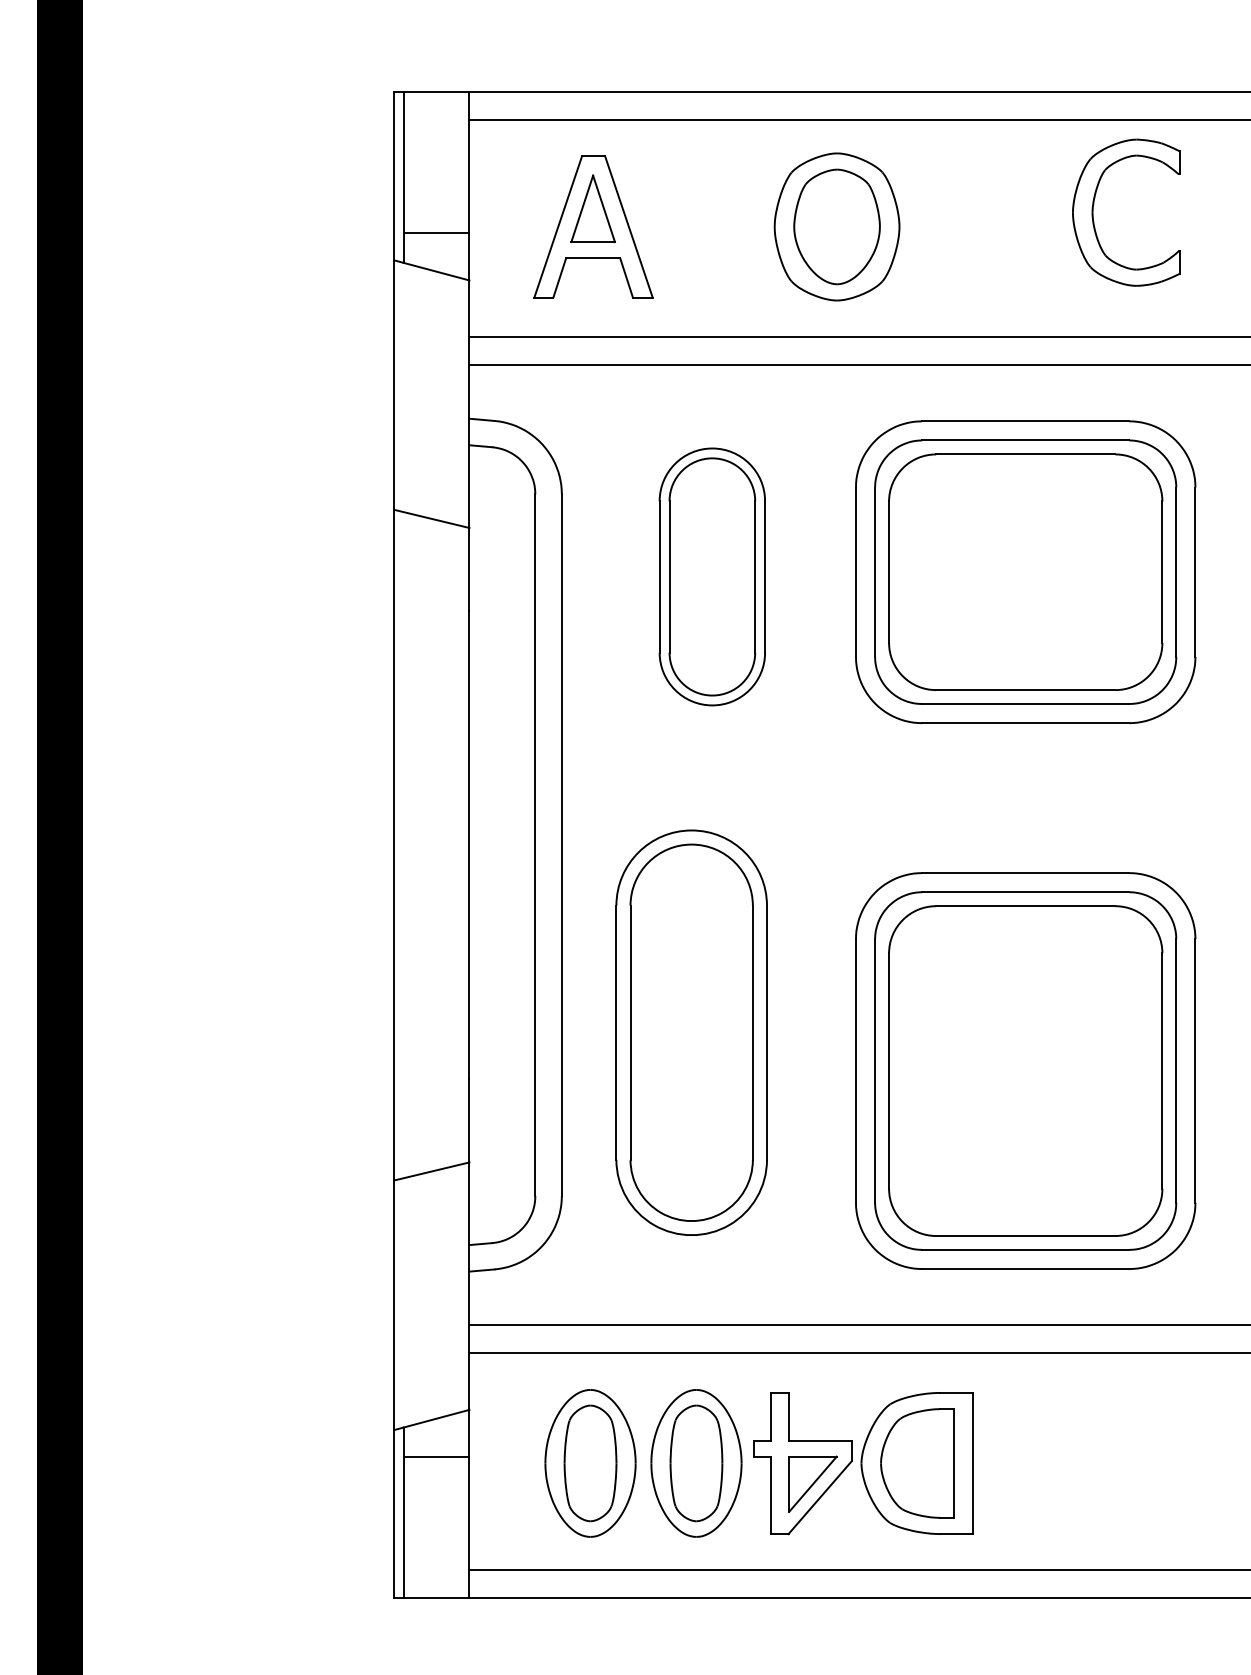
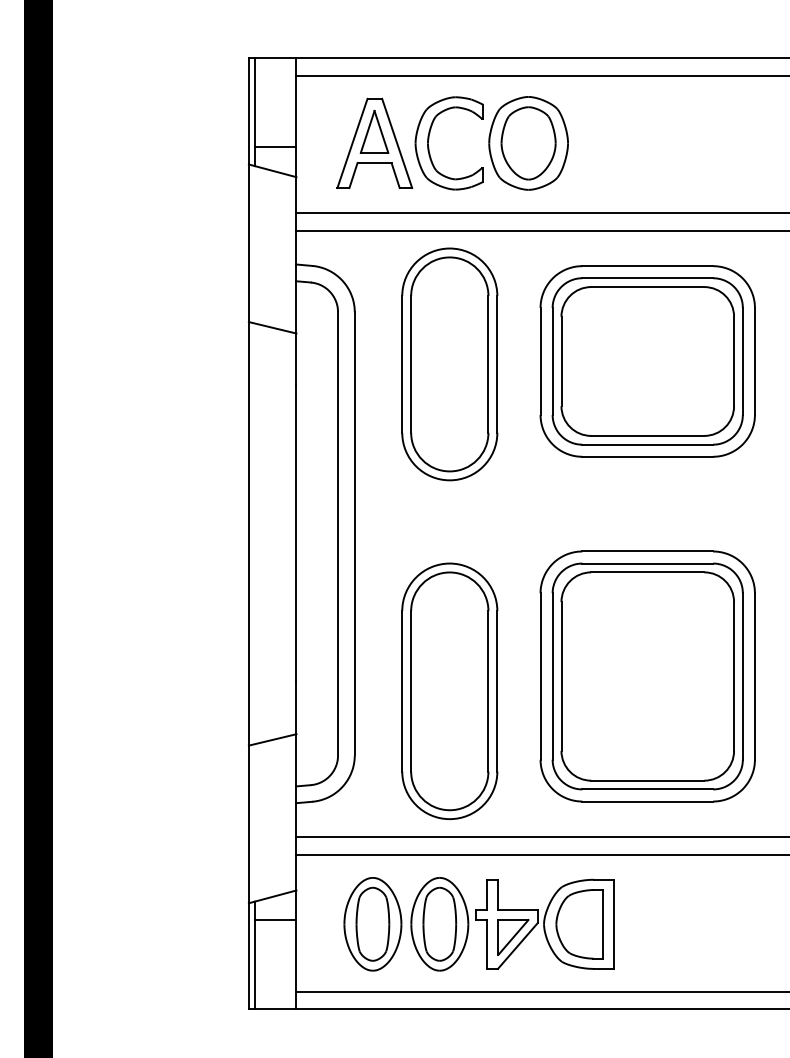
part: (1094, 206) -> (429, 139), moved
part: (711, 577) -> (449, 364), size x1.43
part: (691, 1031) -> (449, 690), moved

